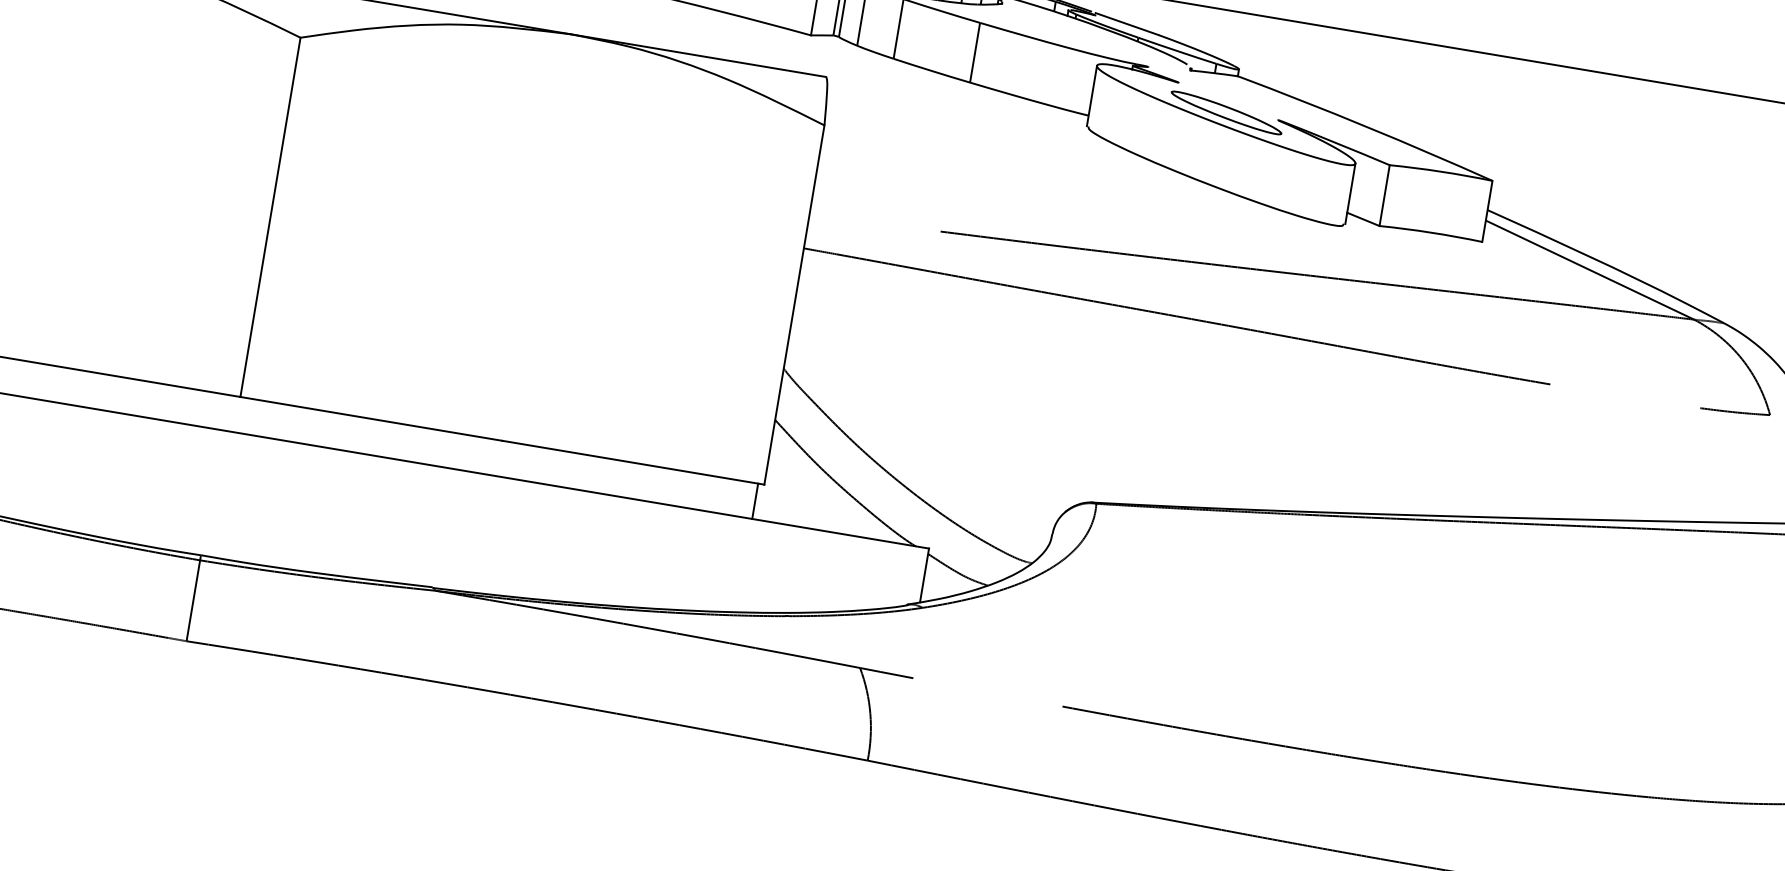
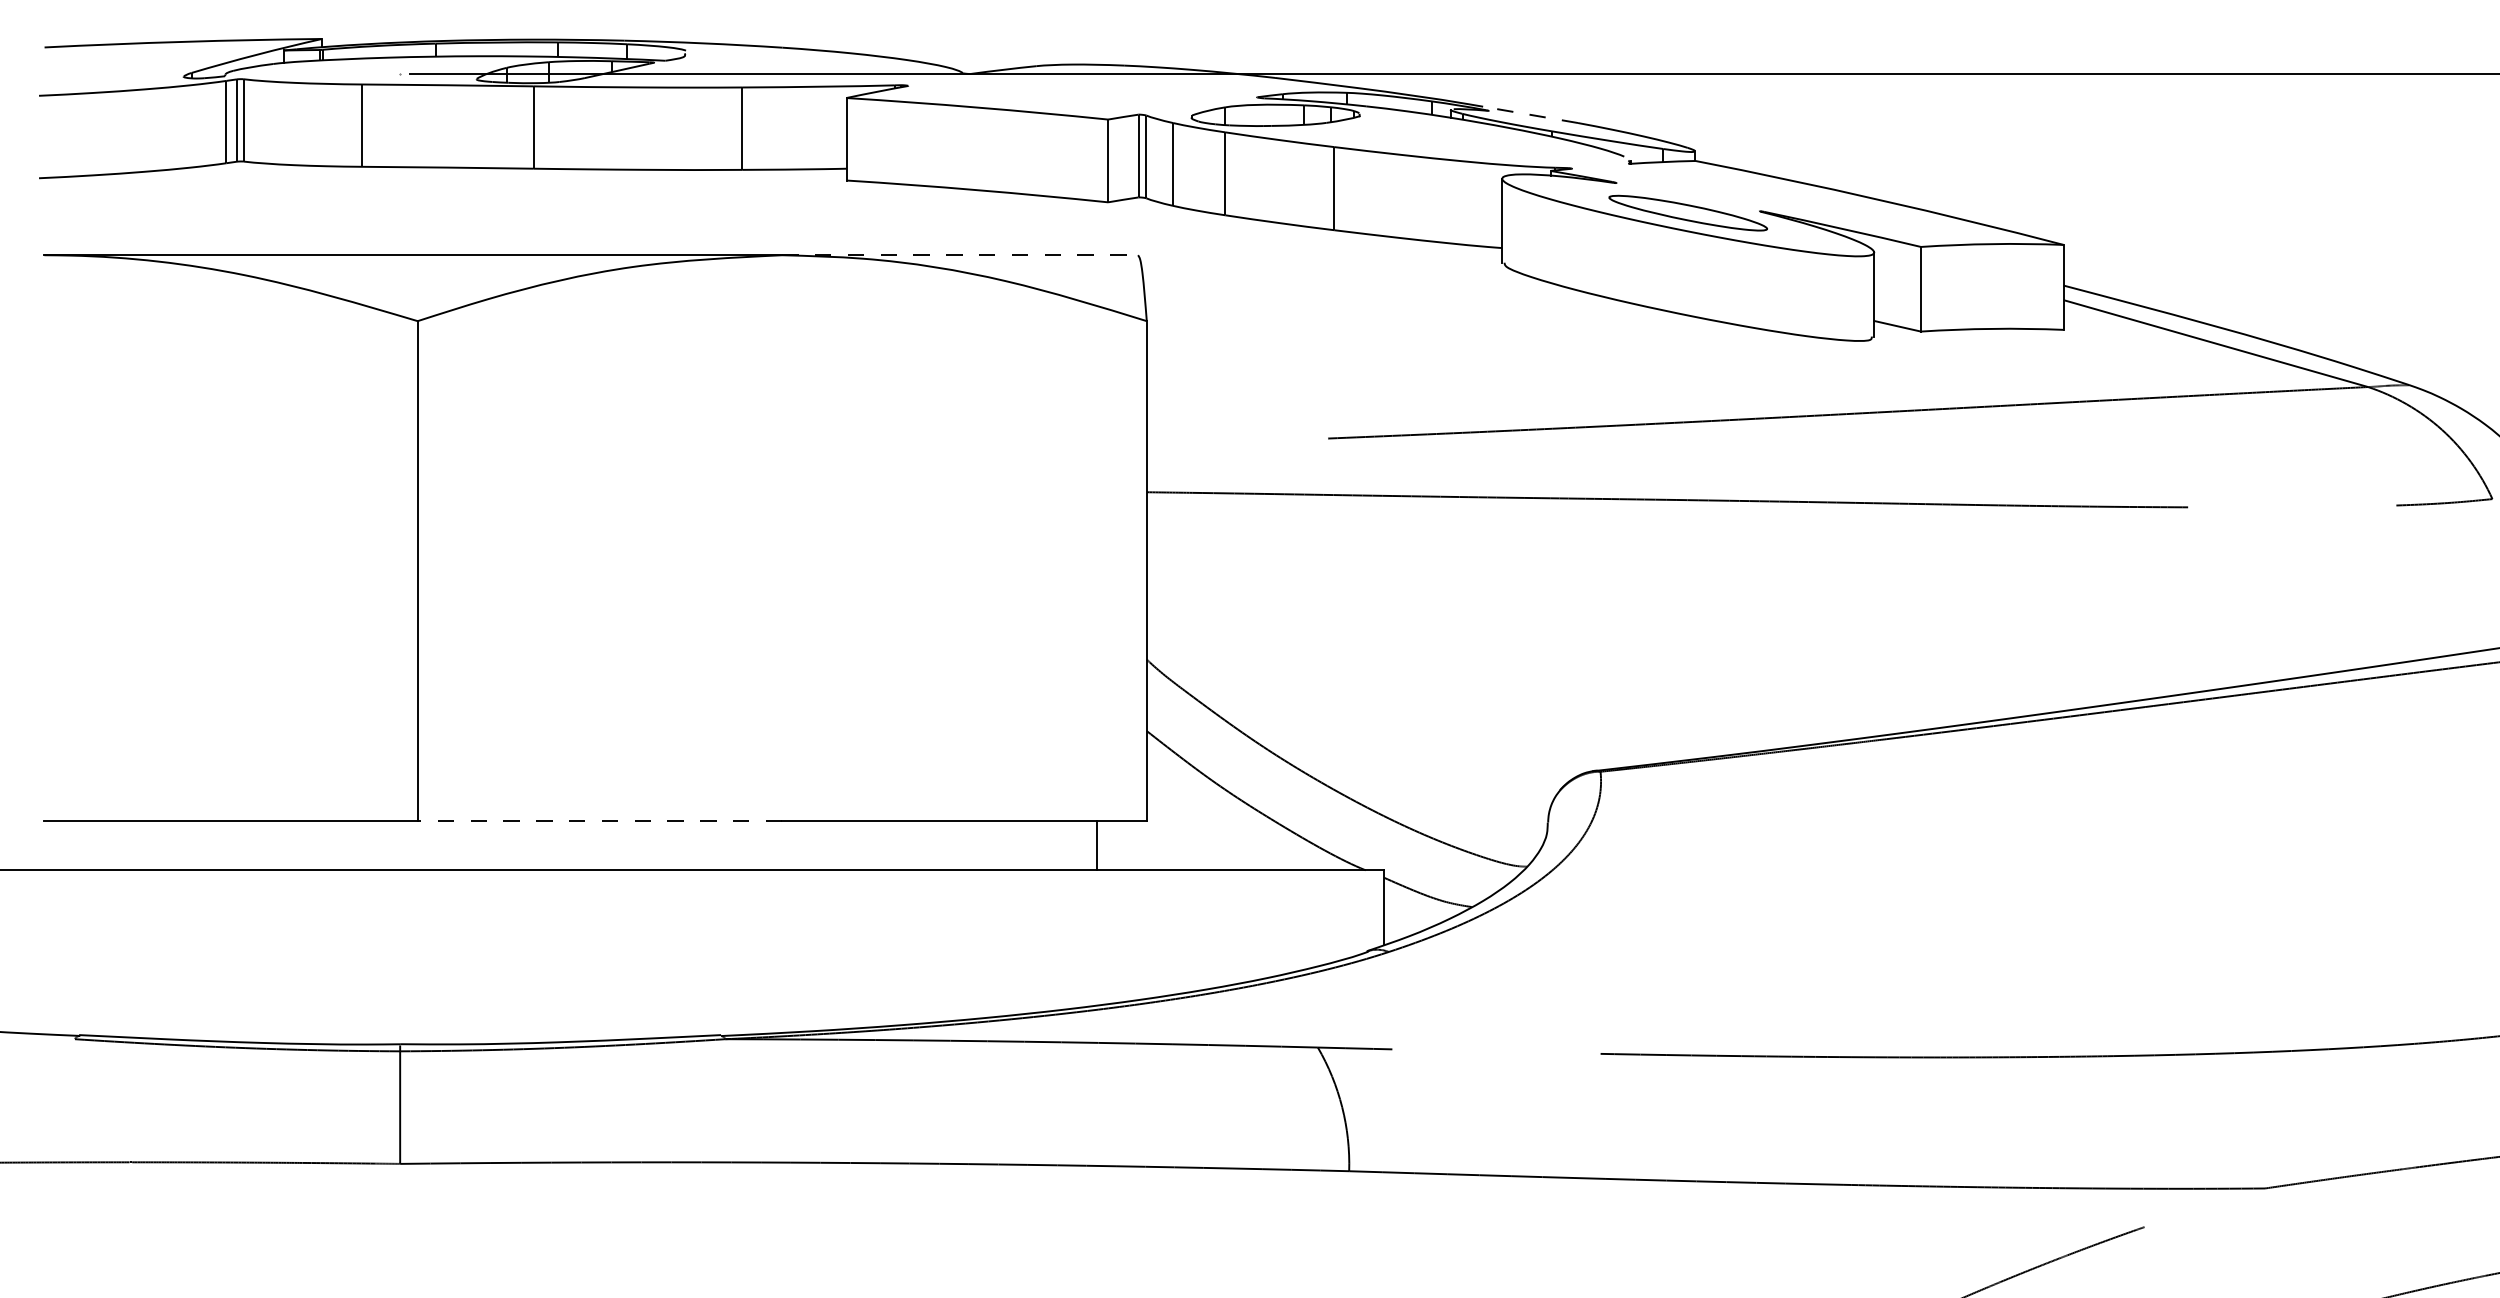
line: (1126, 24) -> (1532, 115), solid -> dashed
line: (698, 55) -> (960, 255), solid -> dashed
line: (371, 419) -> (599, 821), solid -> dashed
line: (755, 501) -> (1097, 845), moved

